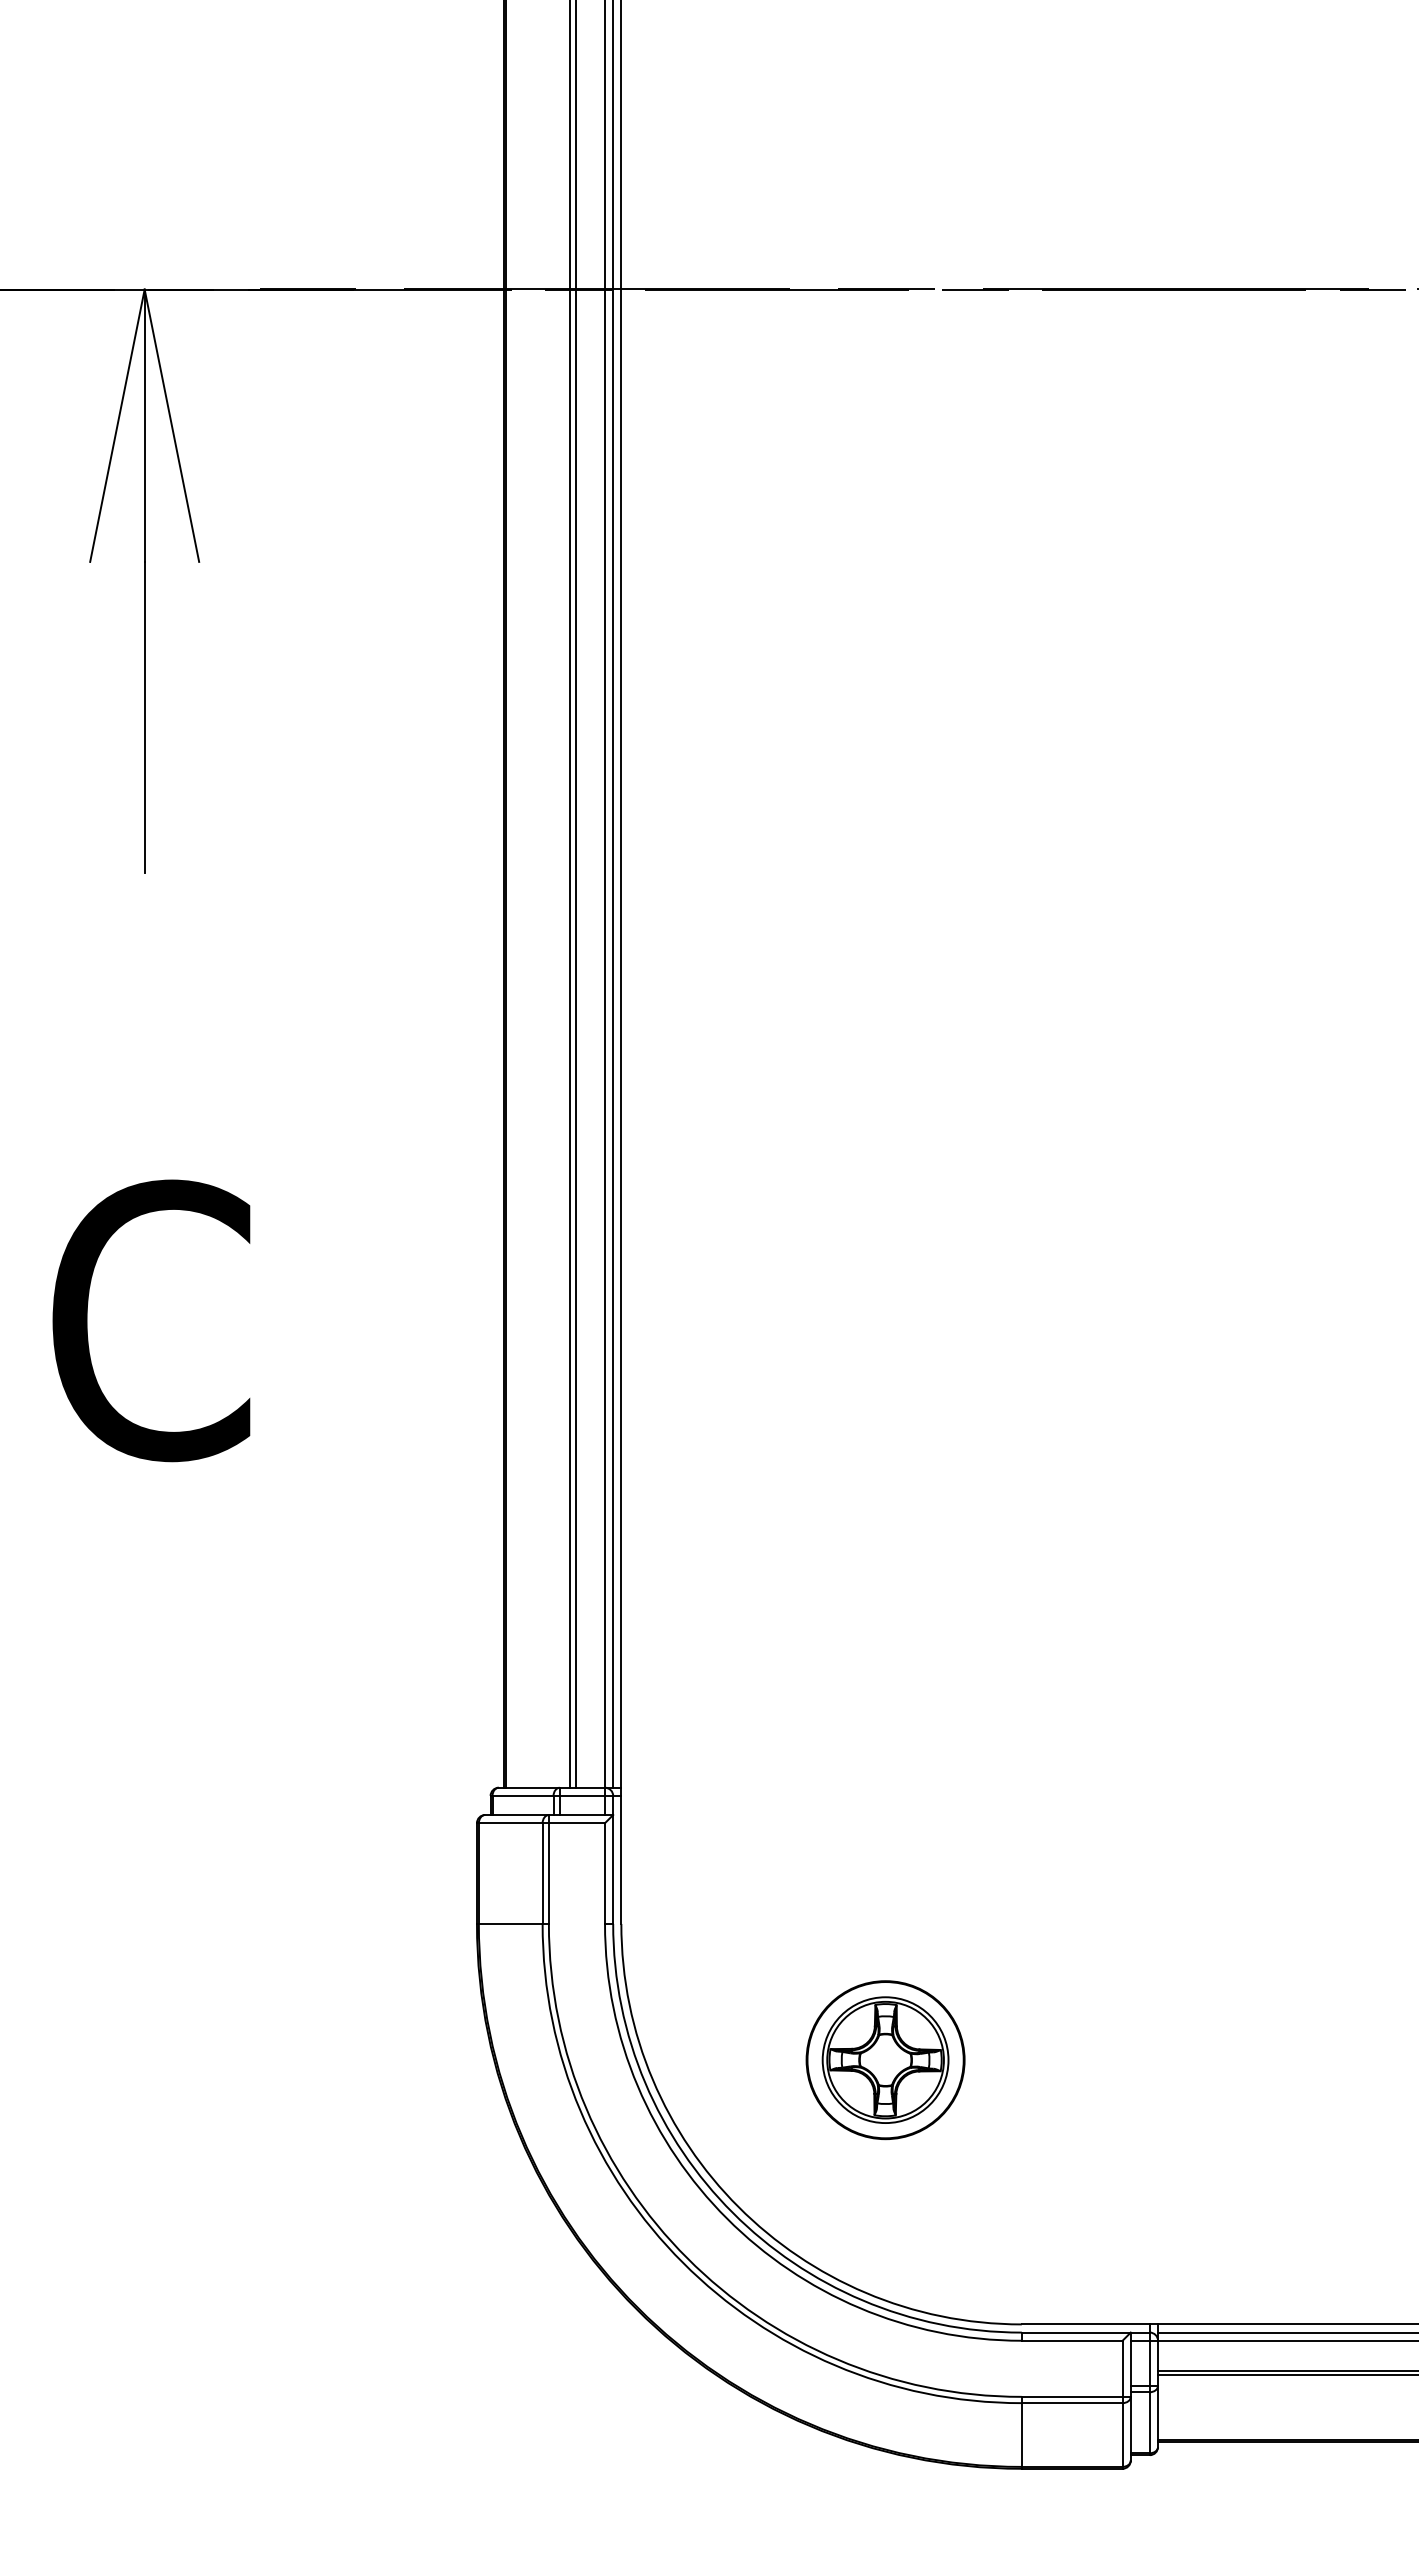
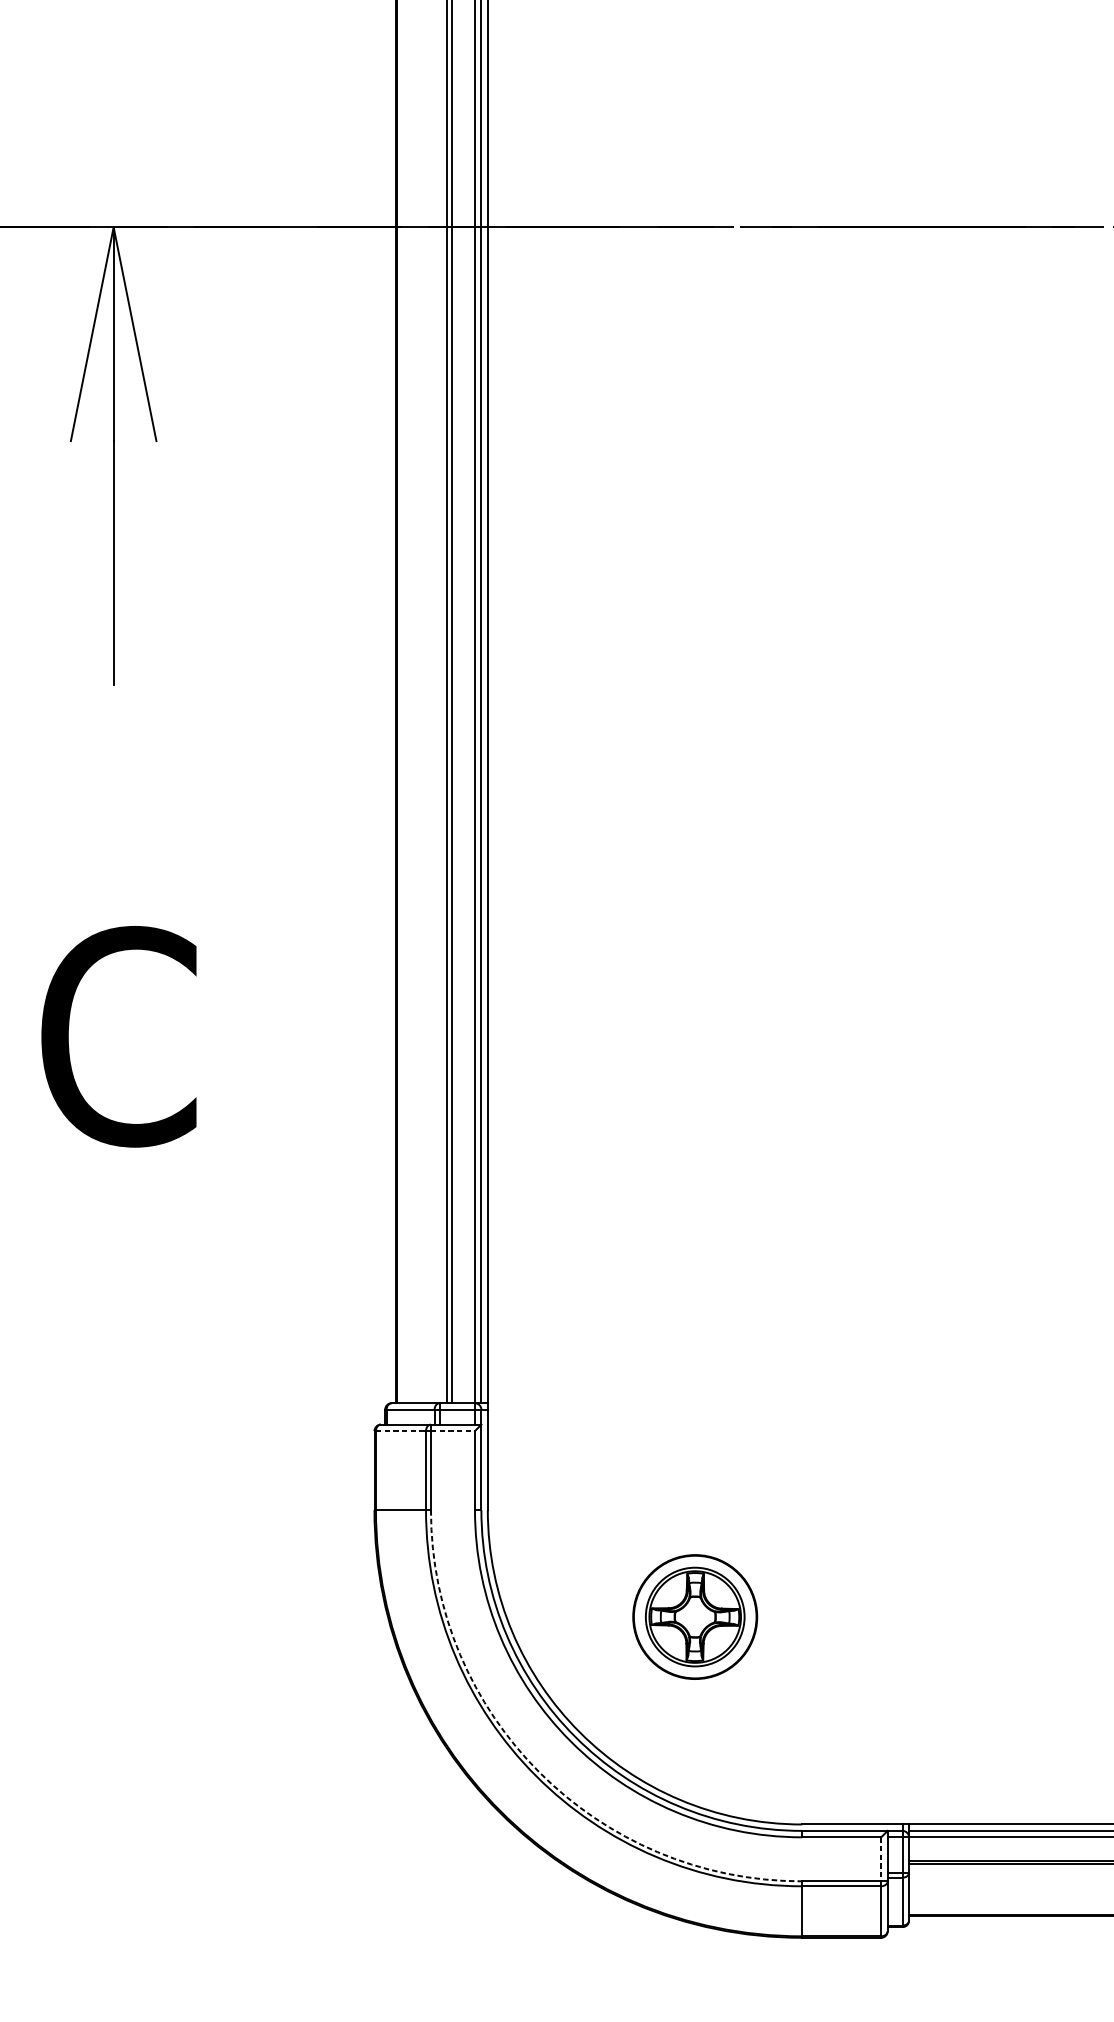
line: (510, 1823) -> (400, 1431), solid -> dashed
line: (577, 1823) -> (453, 1431), solid -> dashed
arc: (687, 2258) -> (539, 1772), solid -> dashed
line: (1122, 2369) -> (881, 1859), solid -> dashed

